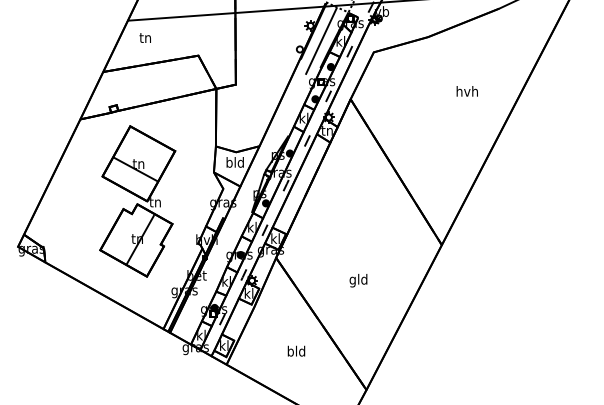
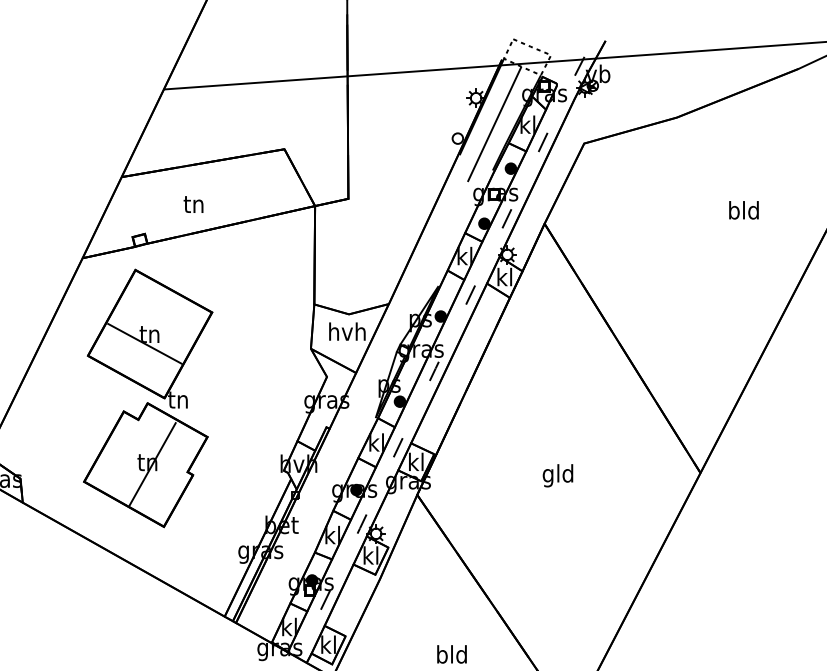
text: (144, 37) -> (192, 203), moved
text: (466, 91) -> (742, 210), hvh -> bld
text: (326, 130) -> (503, 277), tn -> kl
text: (234, 162) -> (346, 331), bld -> hvh
part: (137, 201) -> (147, 398), moved
text: (358, 280) -> (558, 475), moved

